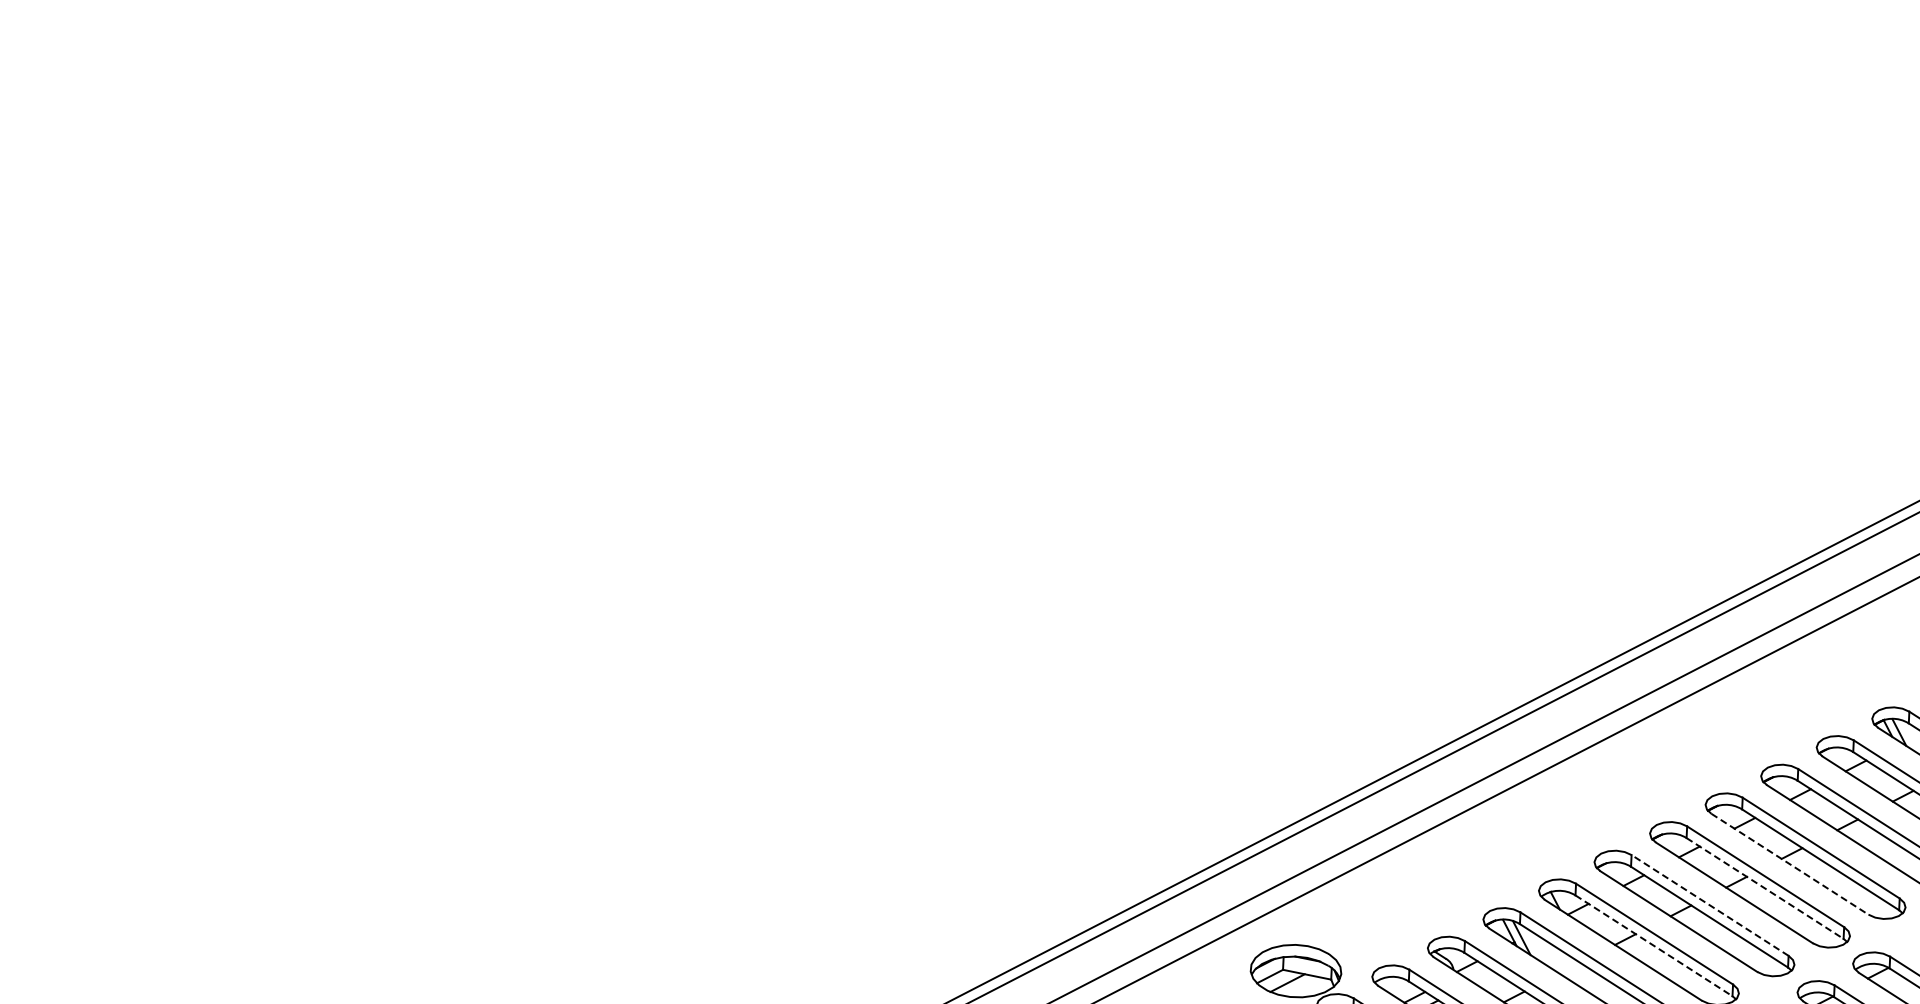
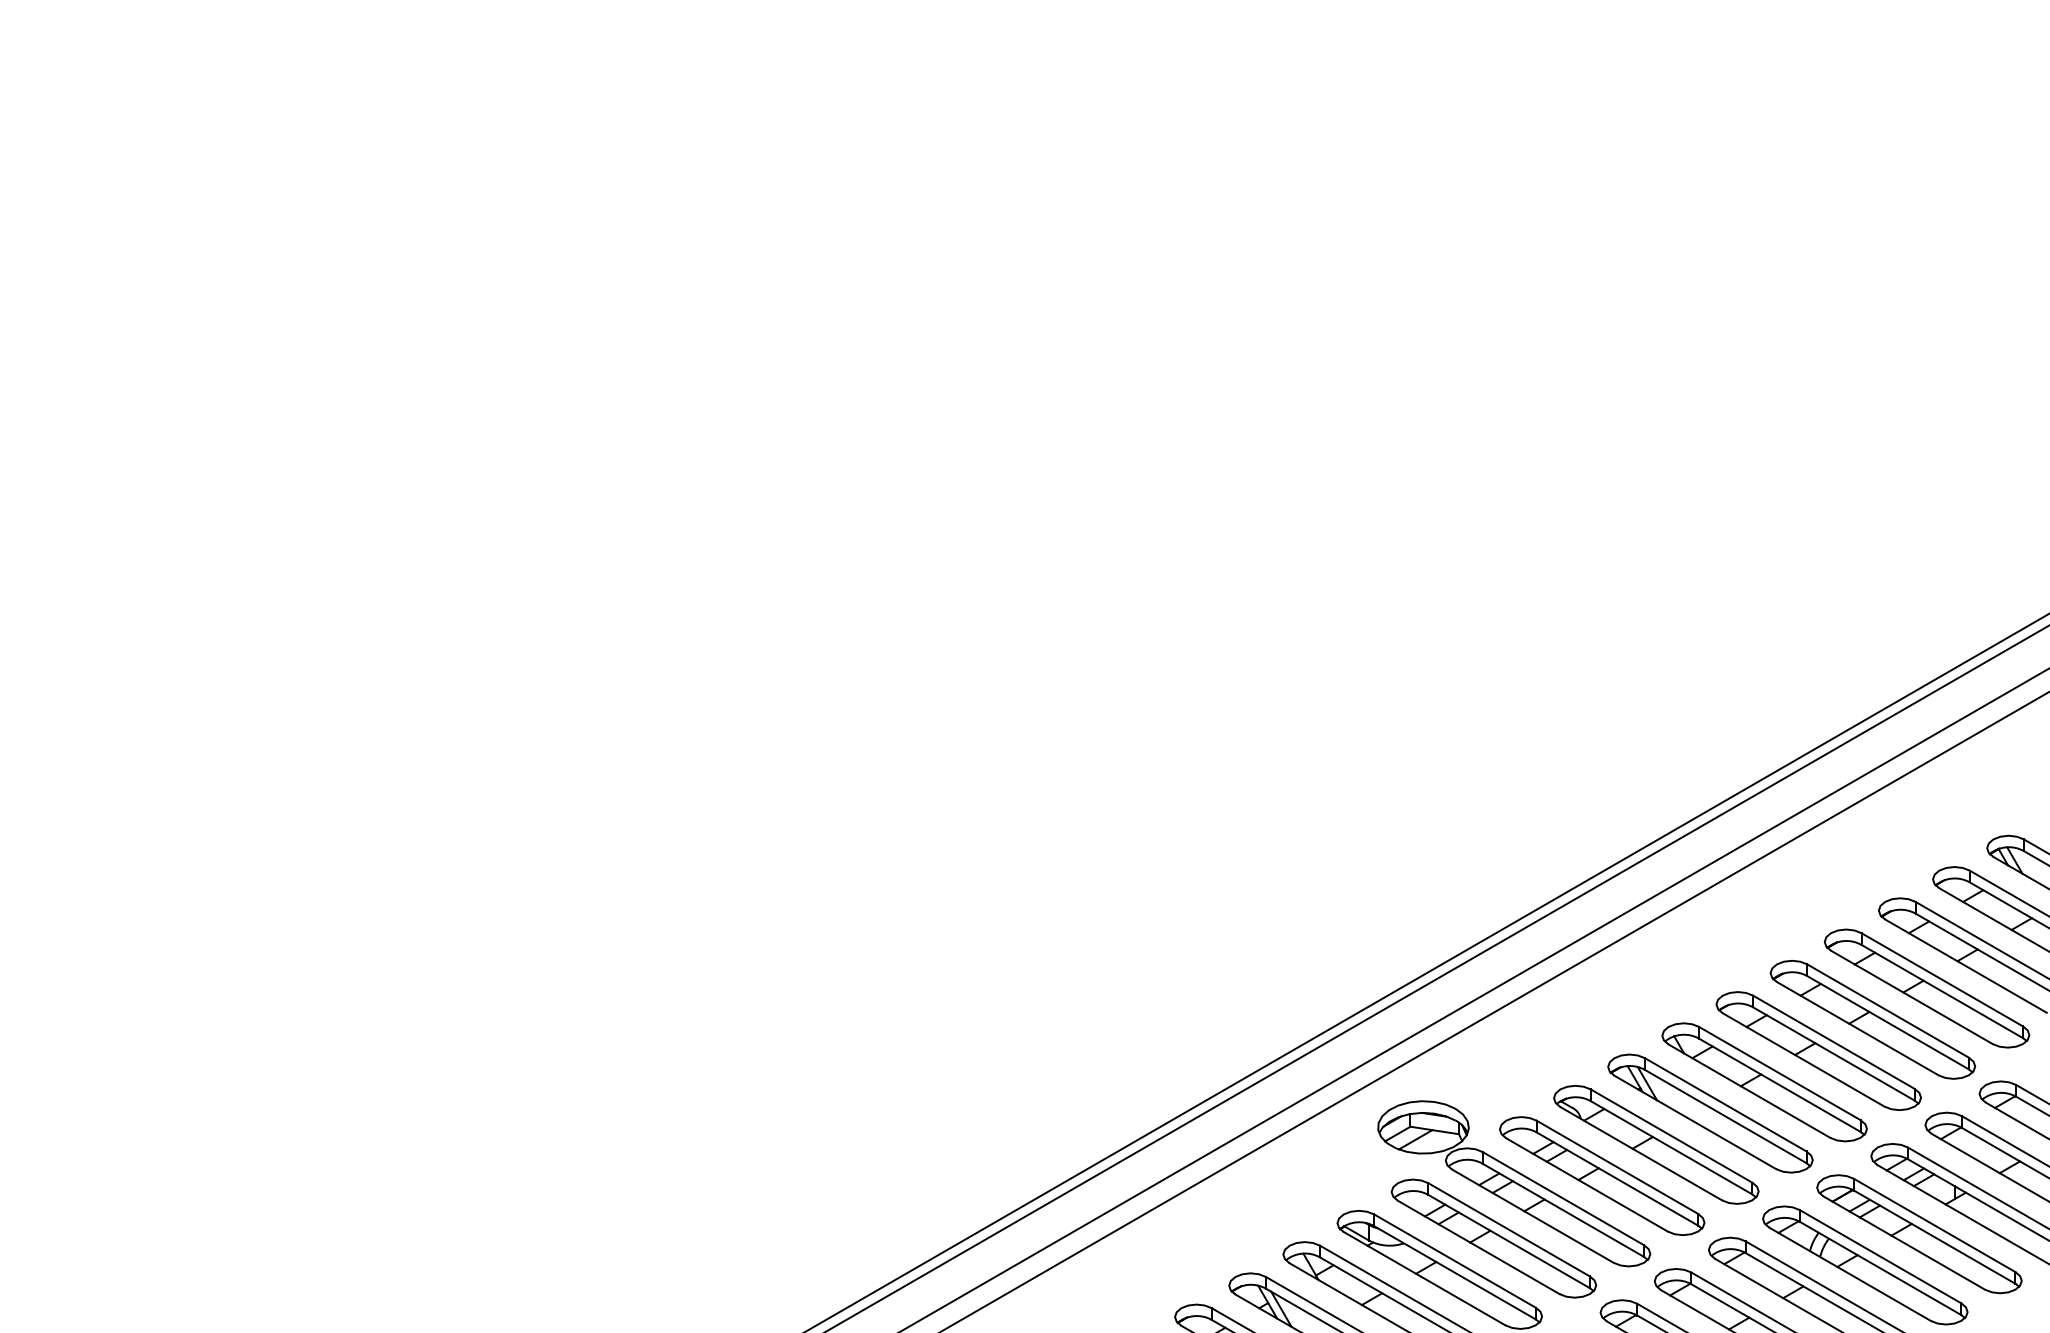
line: (1790, 864) -> (1912, 997), dashed -> solid
line: (1765, 889) -> (1888, 1023), dashed -> solid
line: (1709, 905) -> (1833, 1042), dashed -> solid
line: (1654, 946) -> (1780, 1085), dashed -> solid

